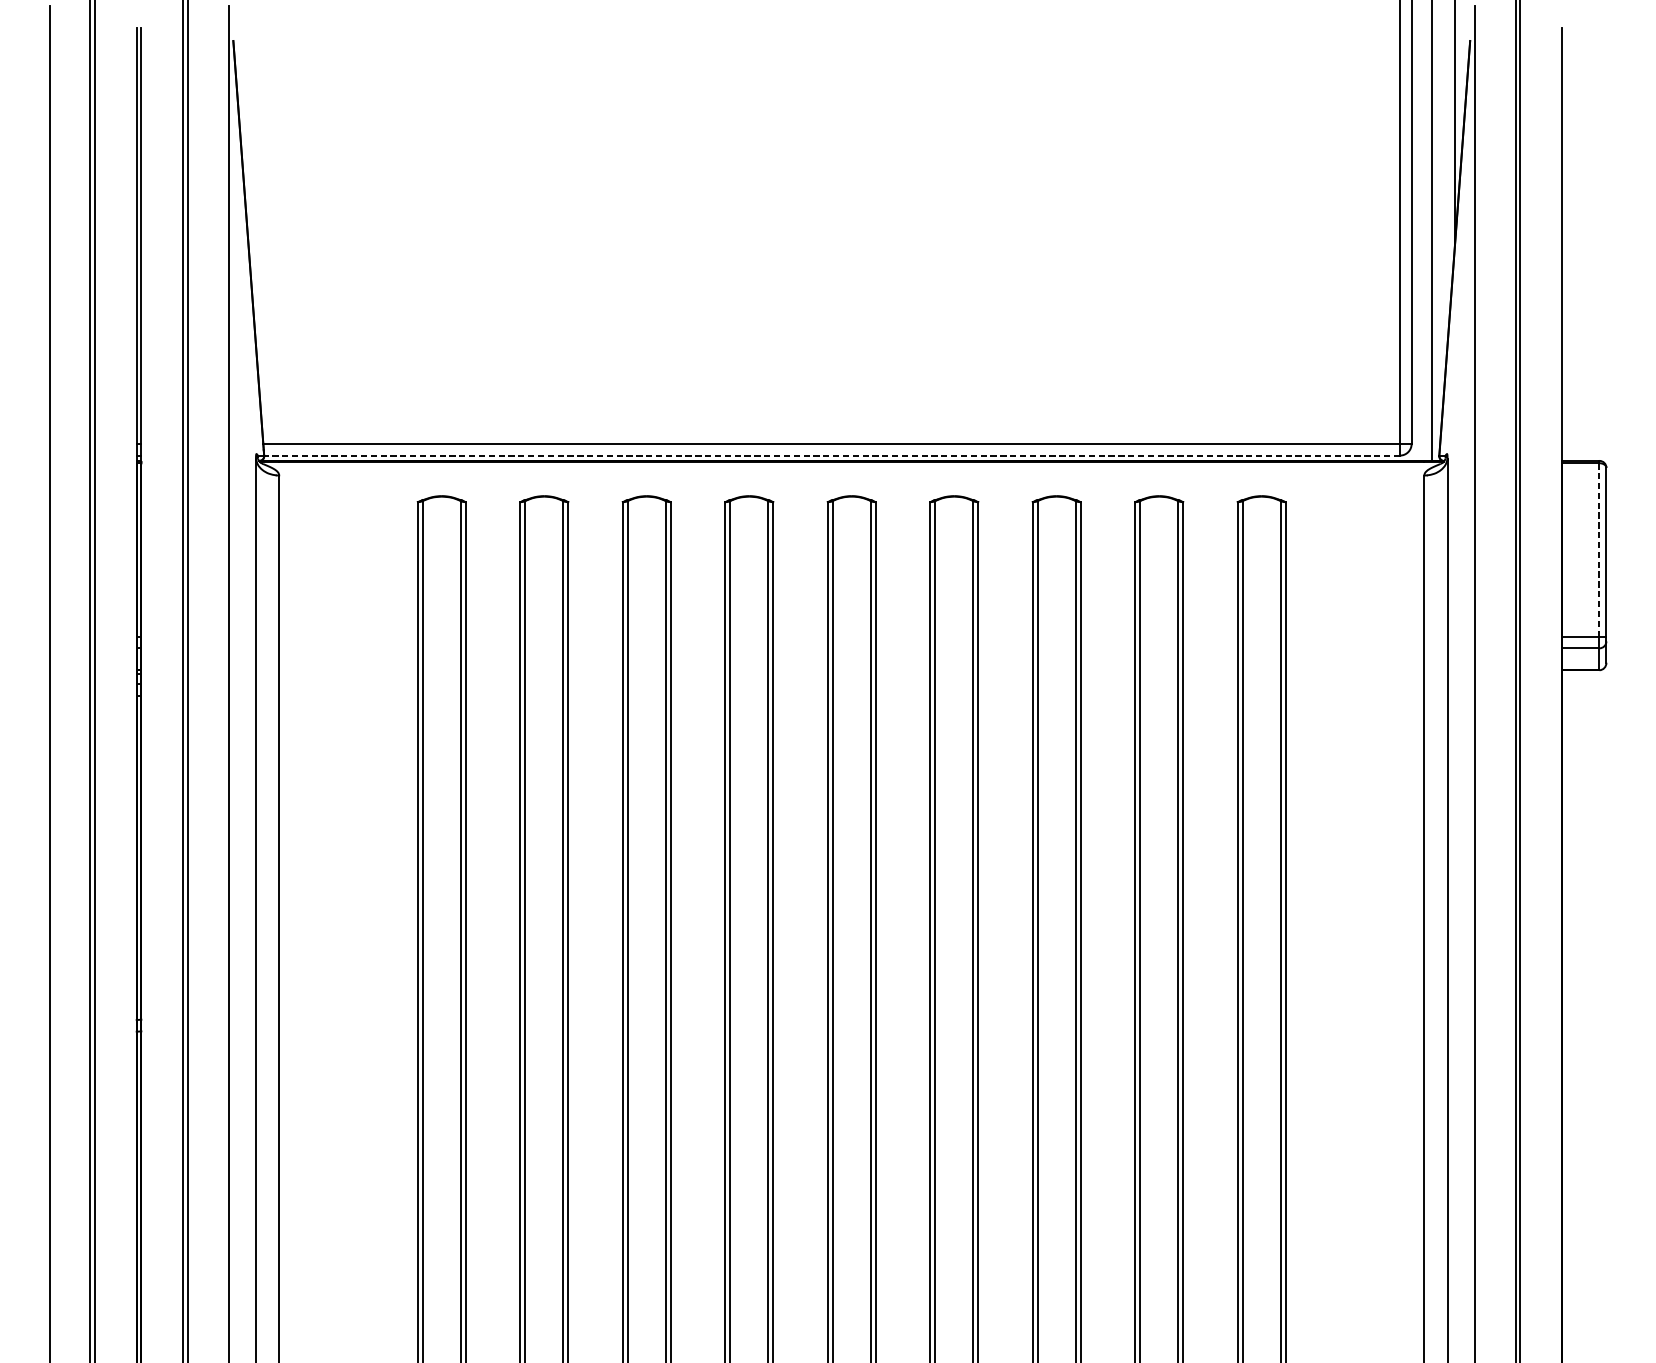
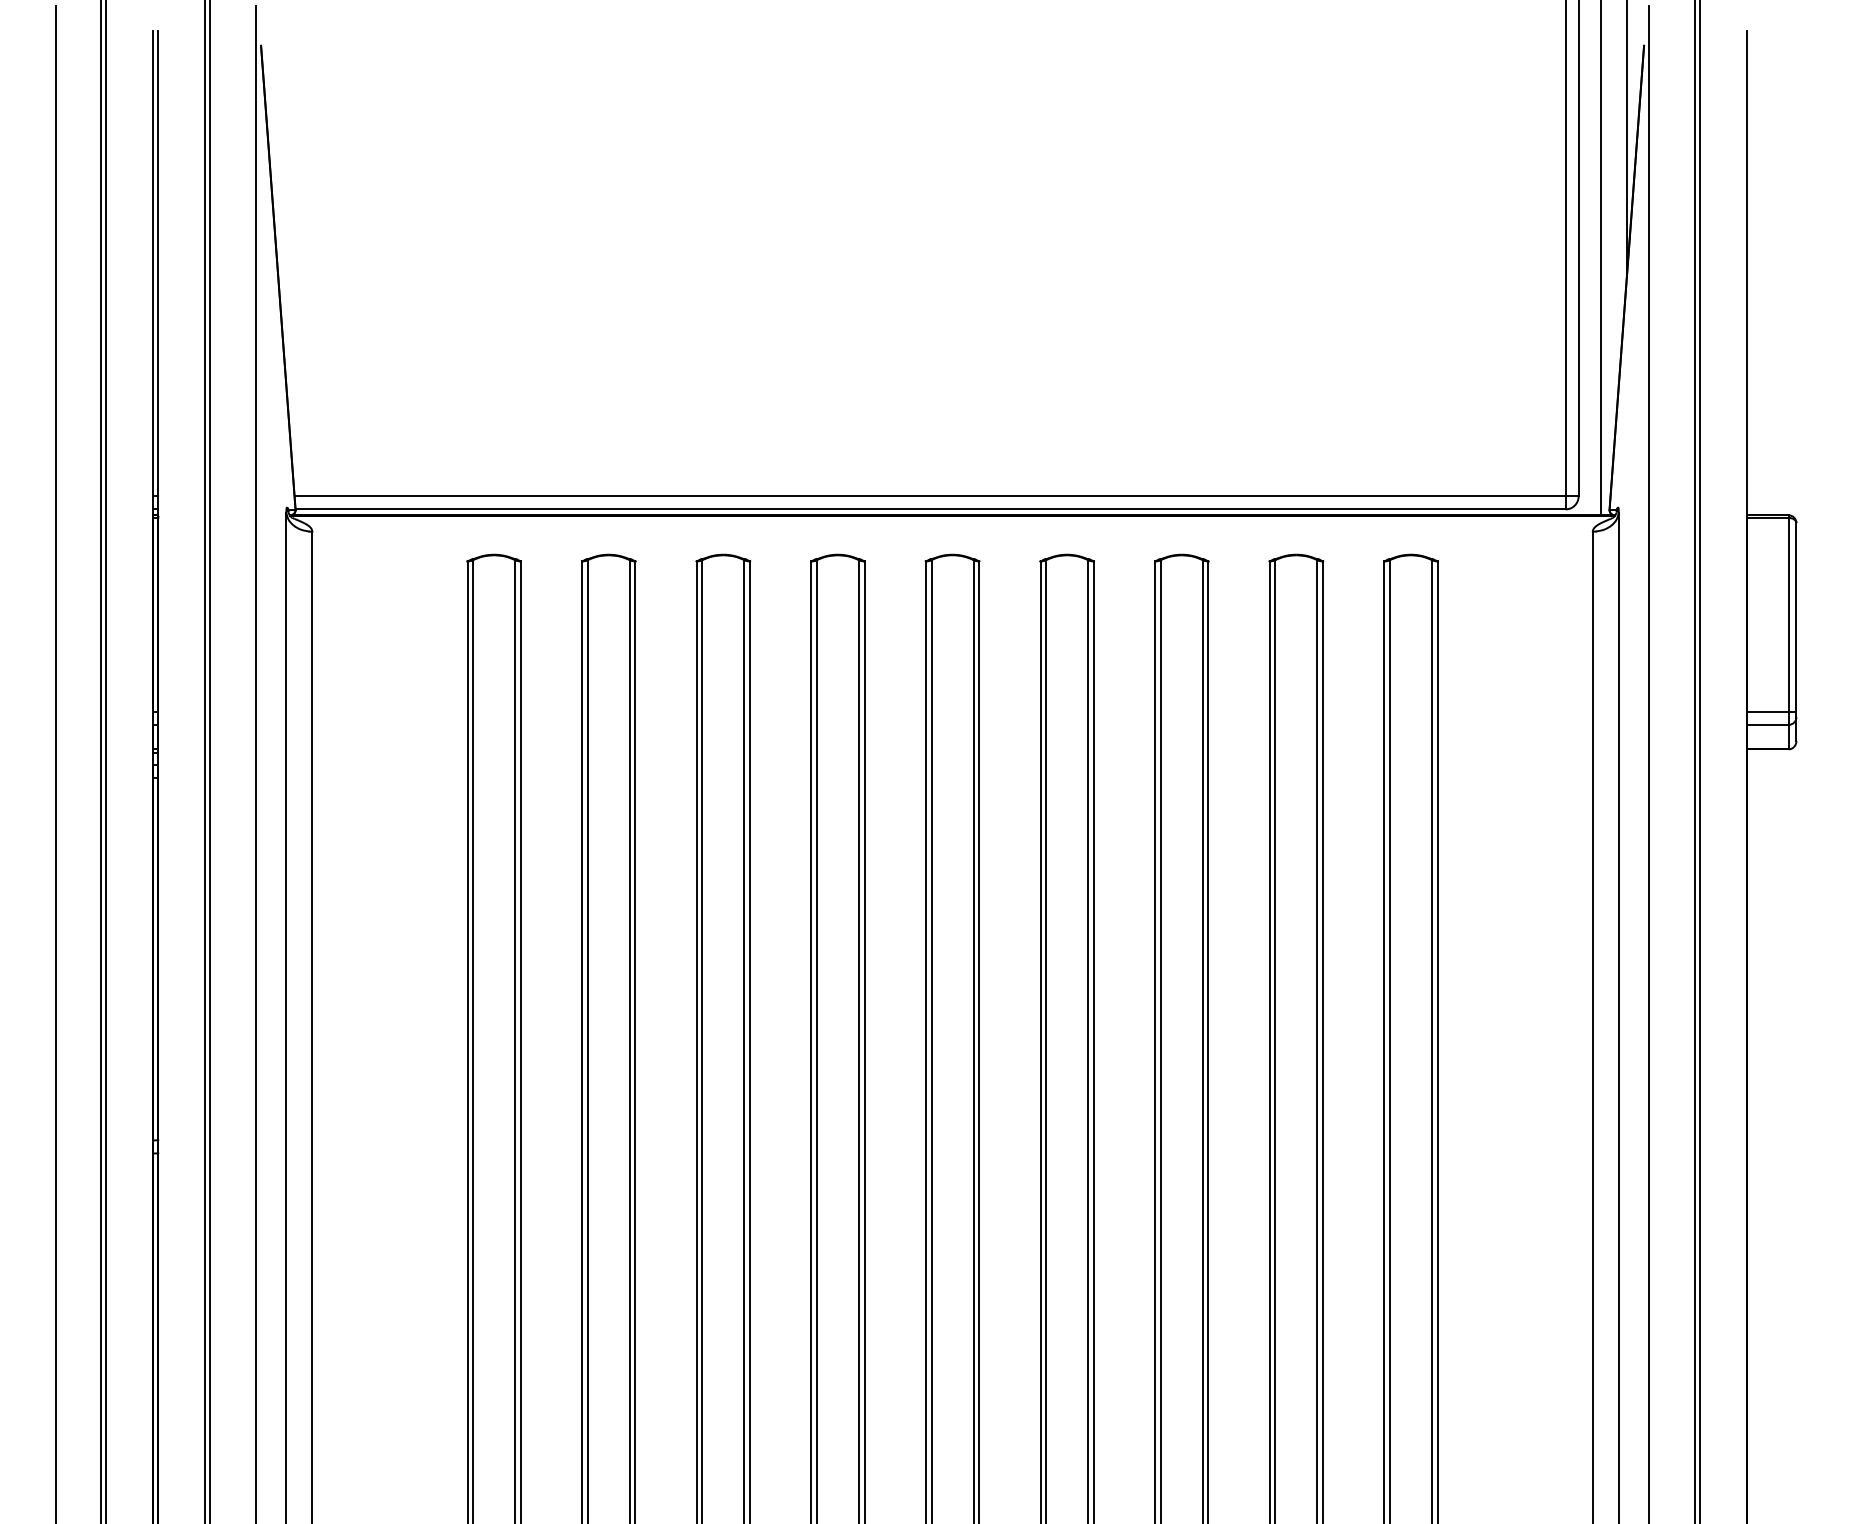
line: (832, 455) -> (930, 509), dashed -> solid
line: (1599, 549) -> (1788, 614), dashed -> solid

